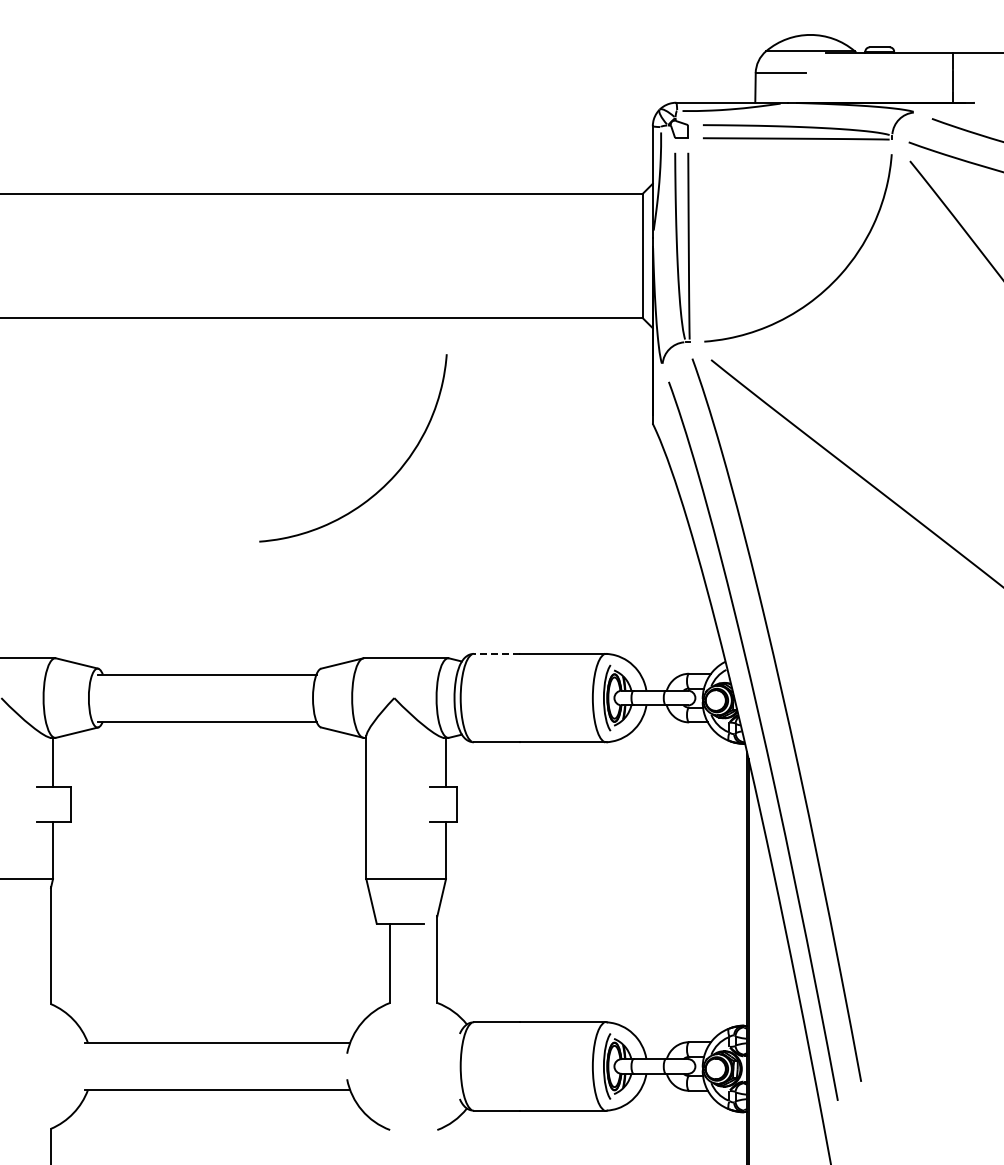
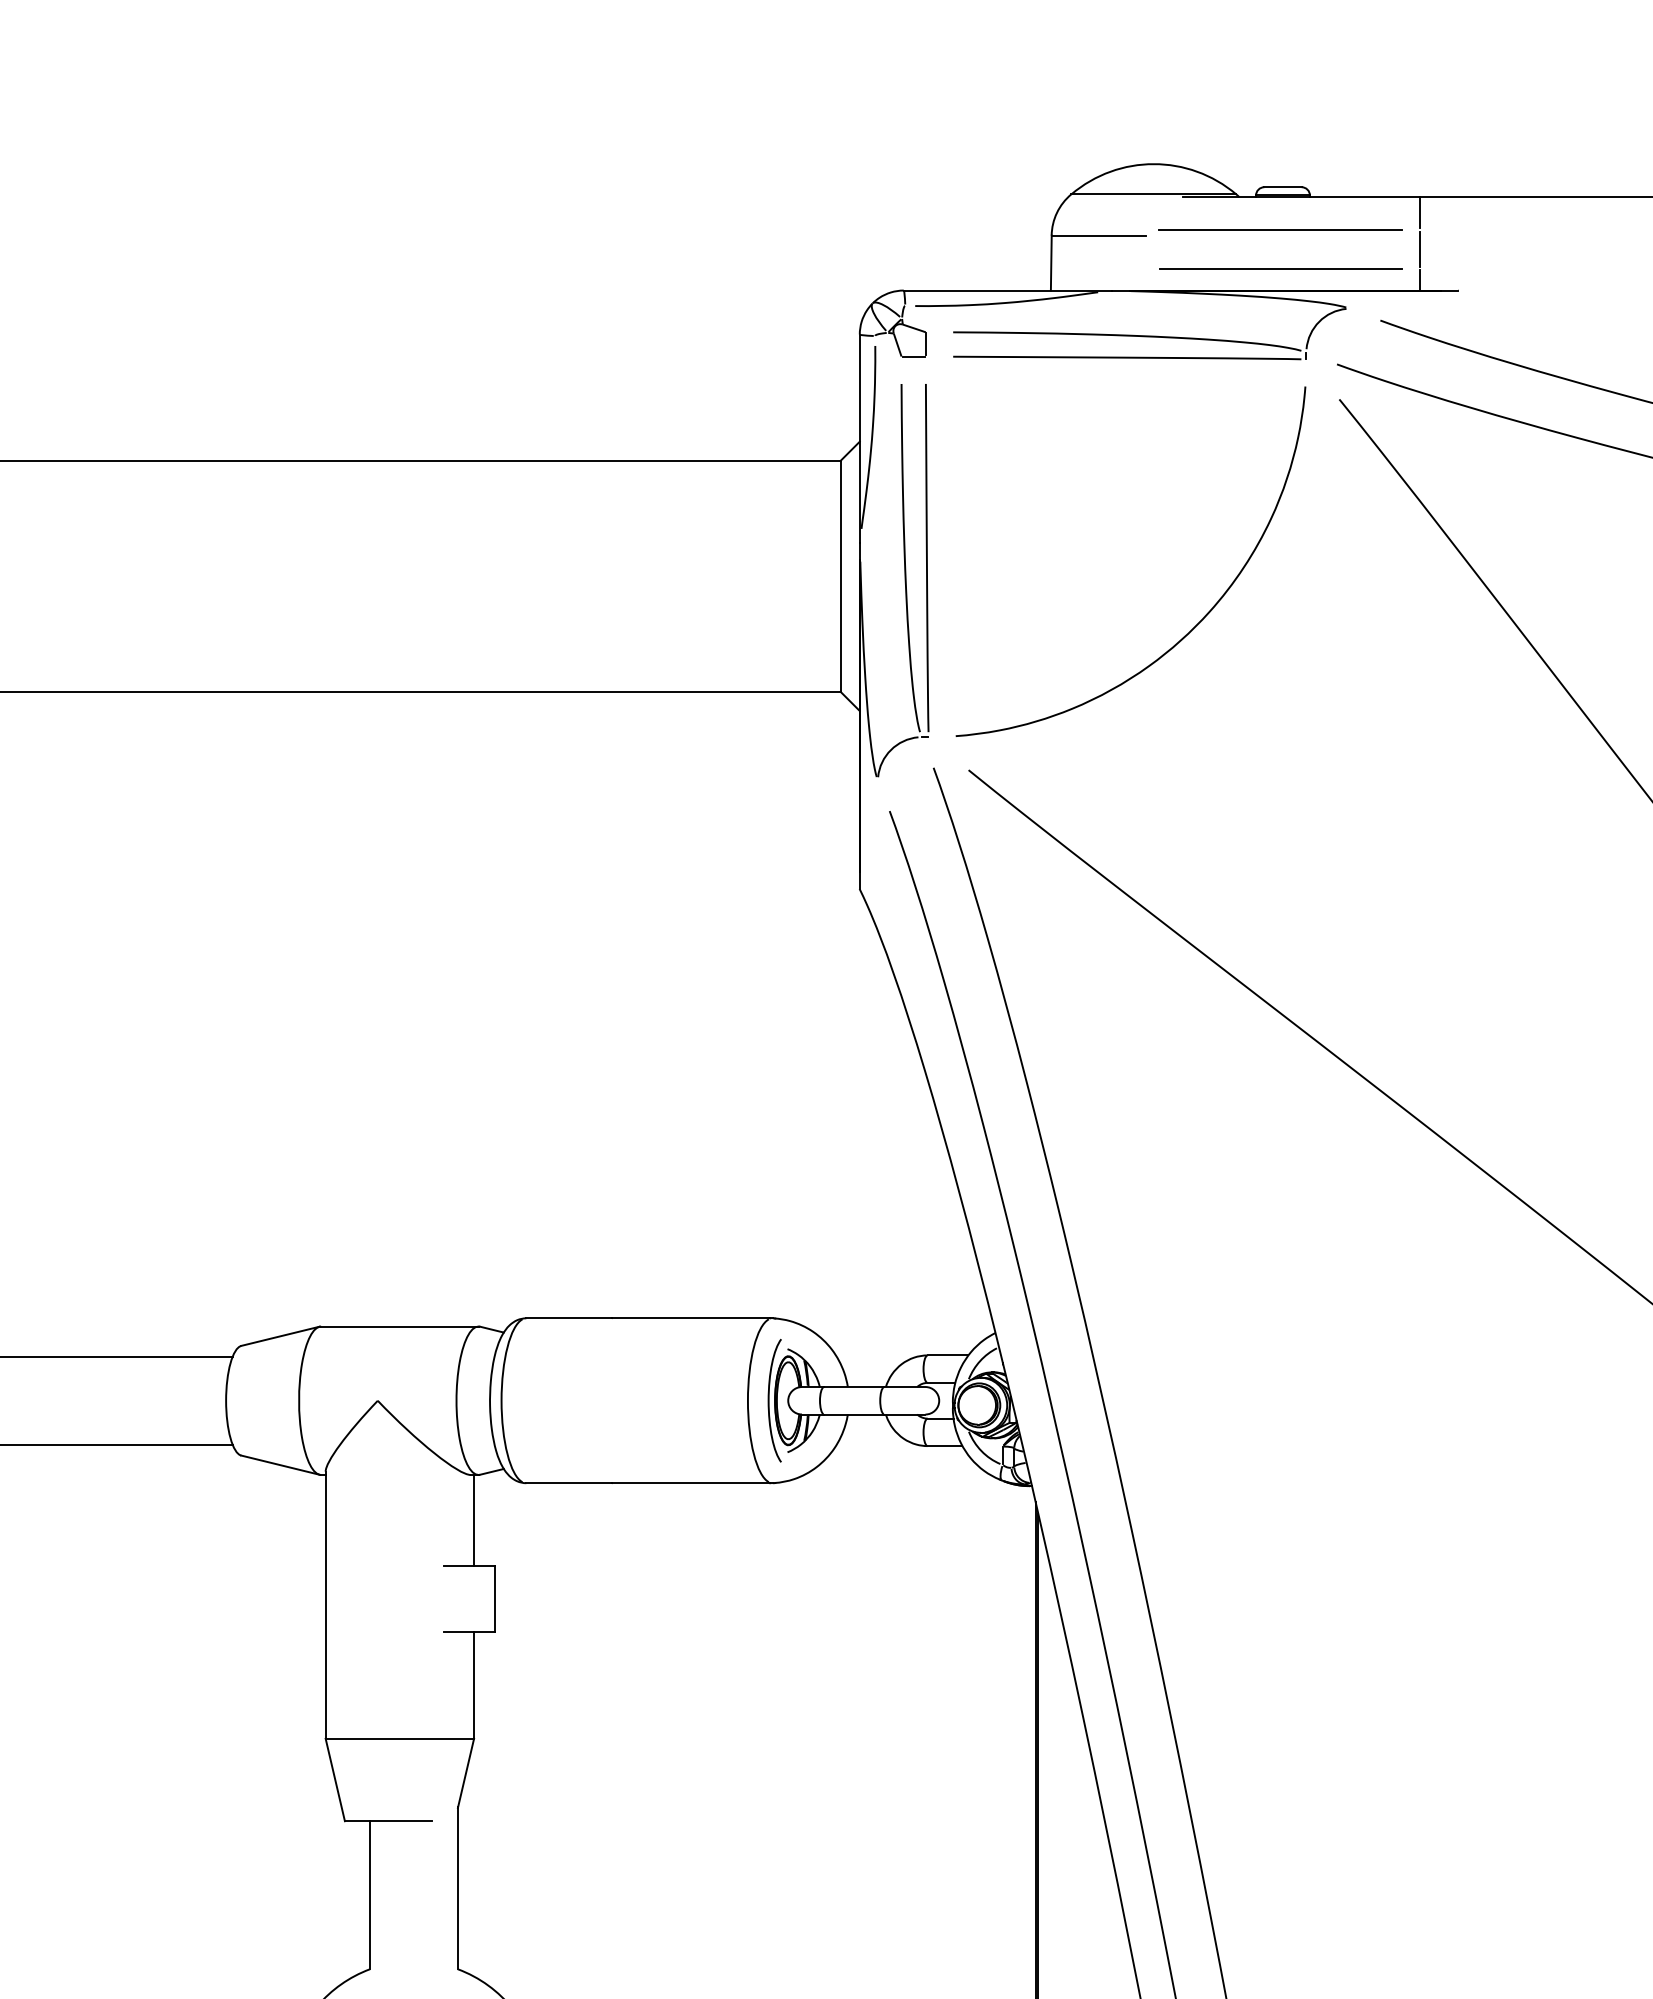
line: (878, 70) -> (1280, 230), added
line: (878, 90) -> (1280, 267), added
curve: (387, 481) -> (365, 996), removed
line: (496, 653) -> (568, 1317), dashed -> solid

